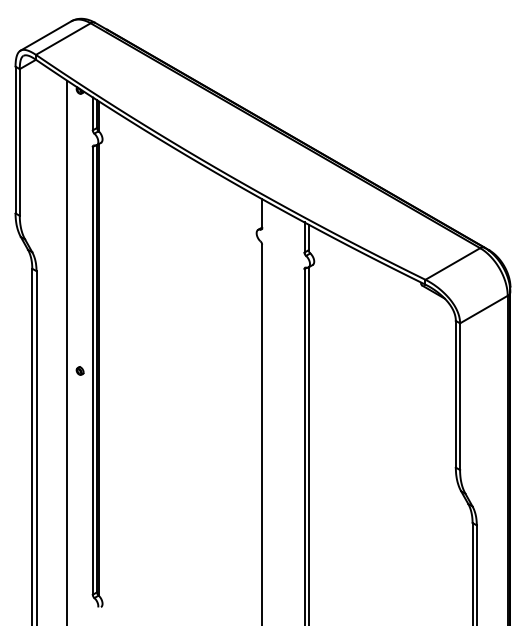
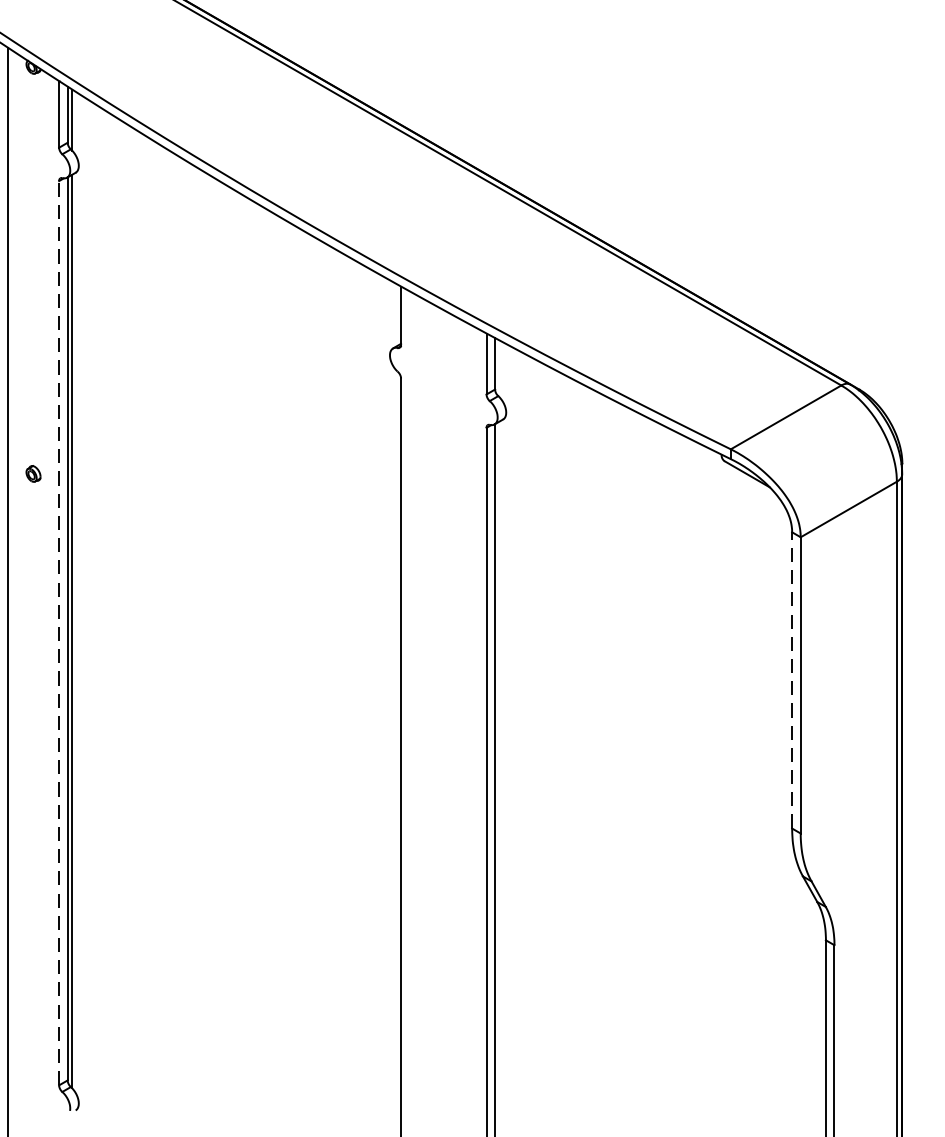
part: (79, 370) -> (32, 472), moved
line: (92, 370) -> (58, 632), solid -> dashed
line: (455, 393) -> (791, 678), solid -> dashed

